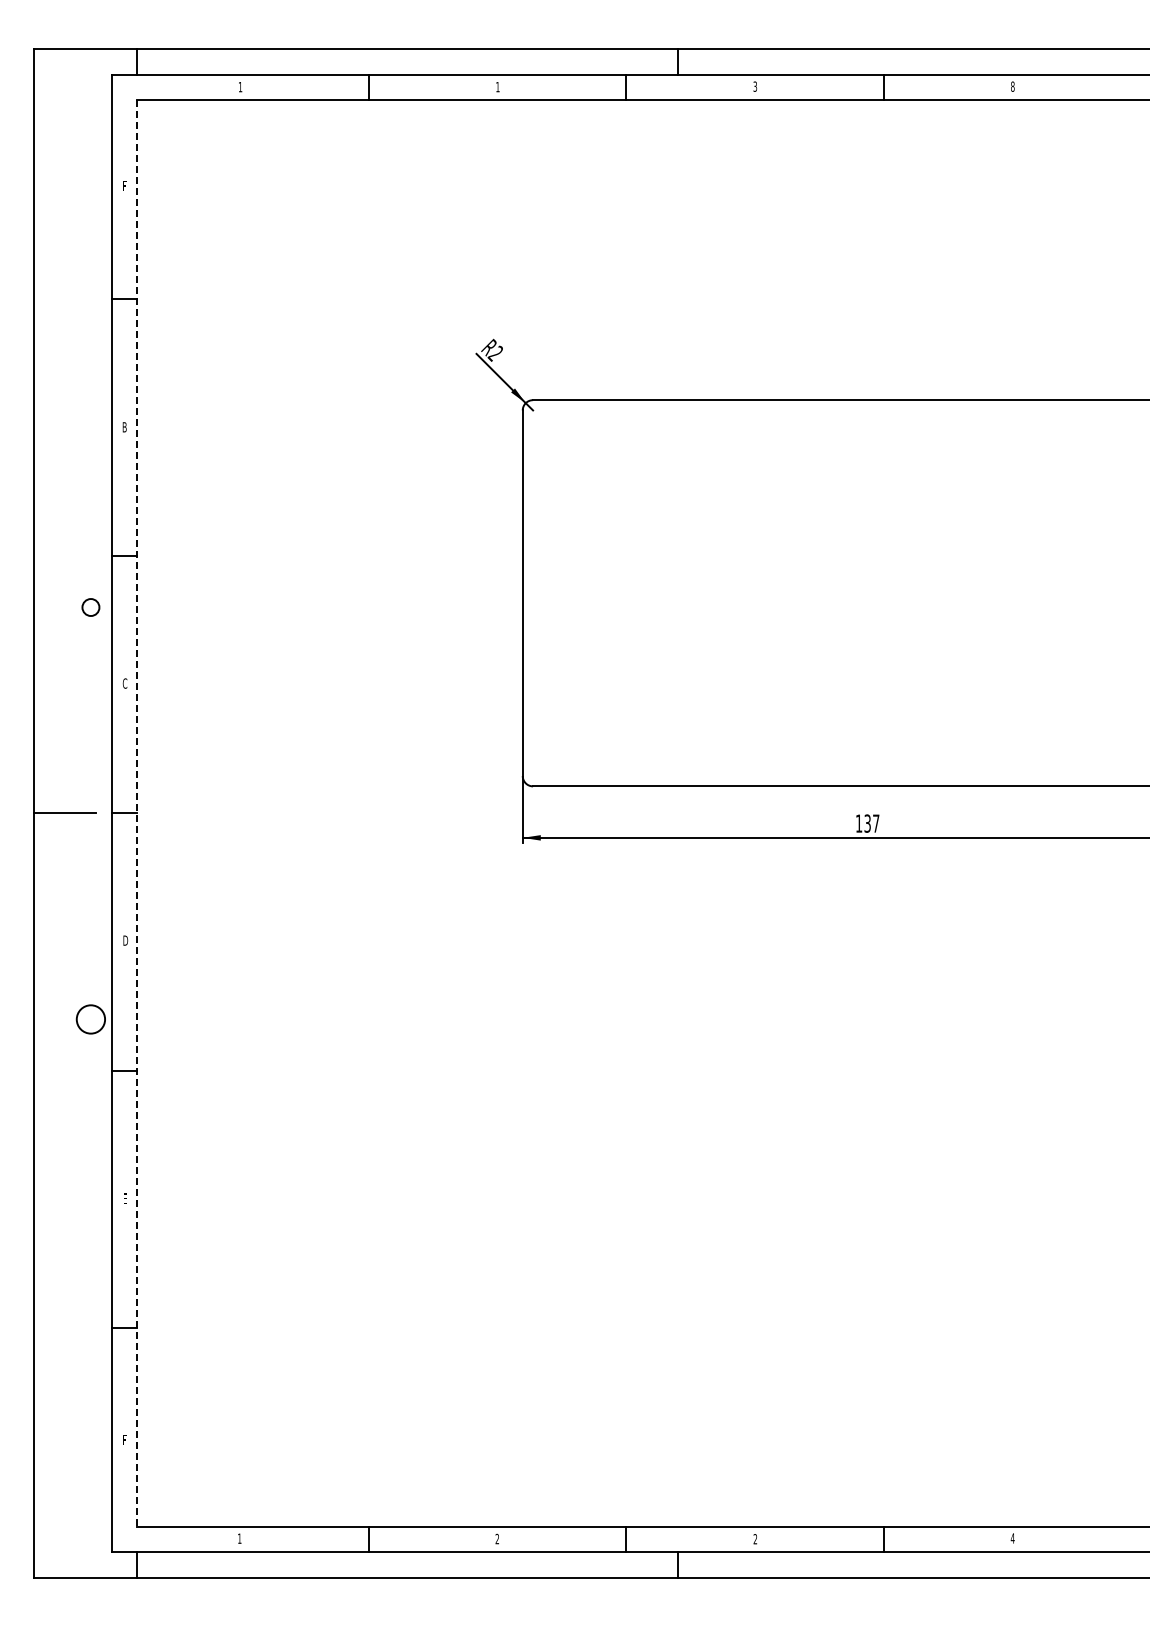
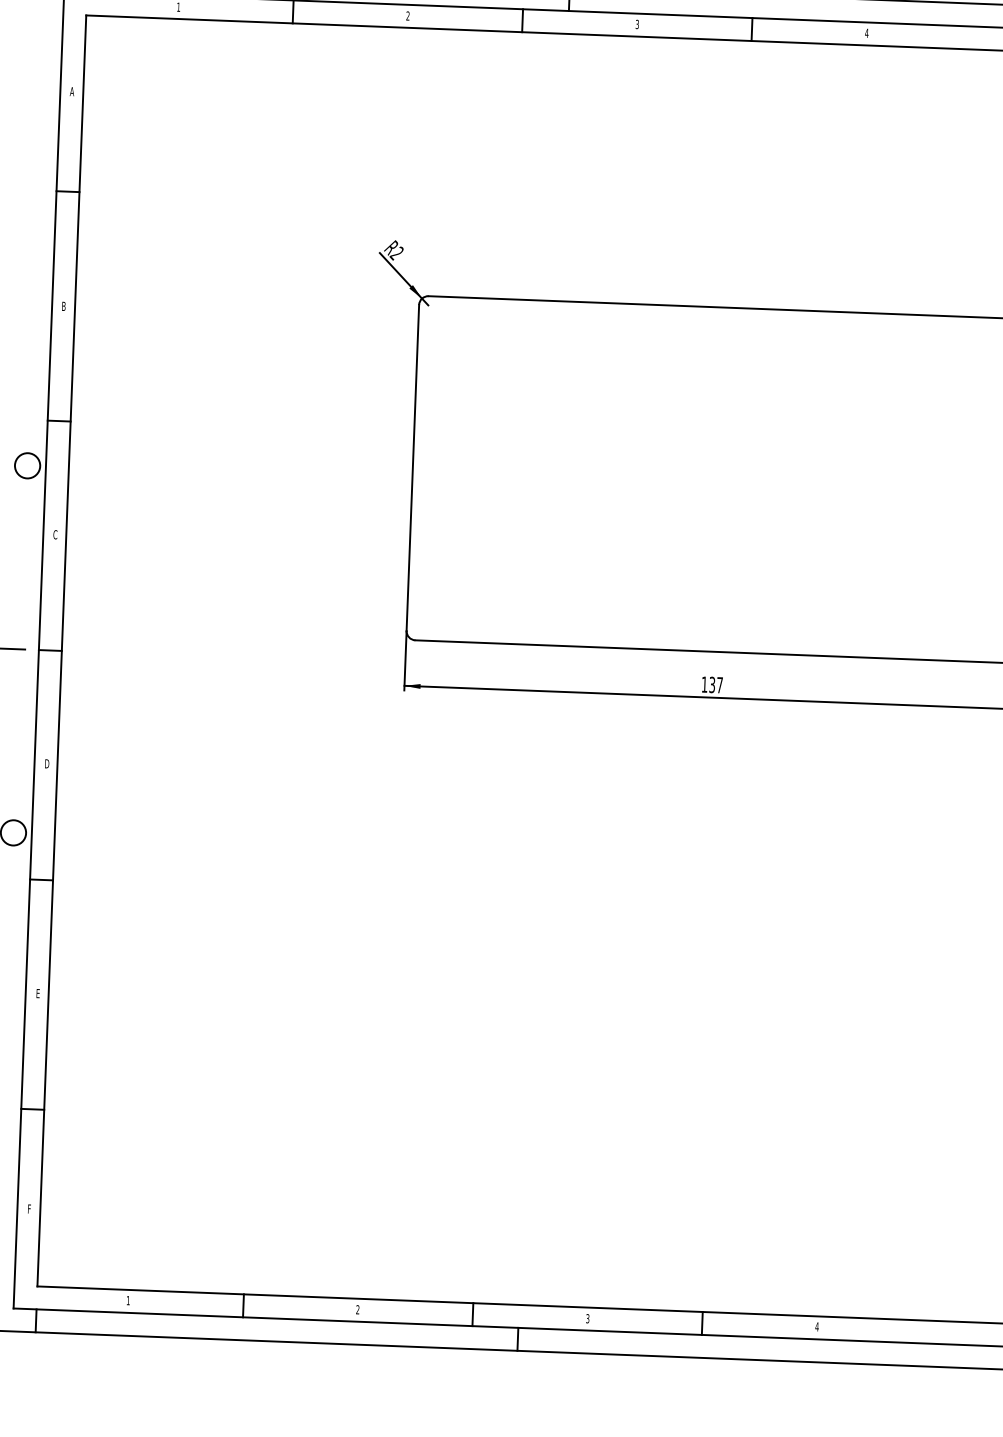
text: (497, 86) -> (407, 15), 1 -> 2
text: (1012, 86) -> (866, 33), 8 -> 4
text: (124, 186) -> (71, 91), F -> A
circle: (90, 607) -> (27, 465), size x1.67
line: (137, 813) -> (62, 650), dashed -> solid
text: (755, 1539) -> (587, 1319), 2 -> 3

